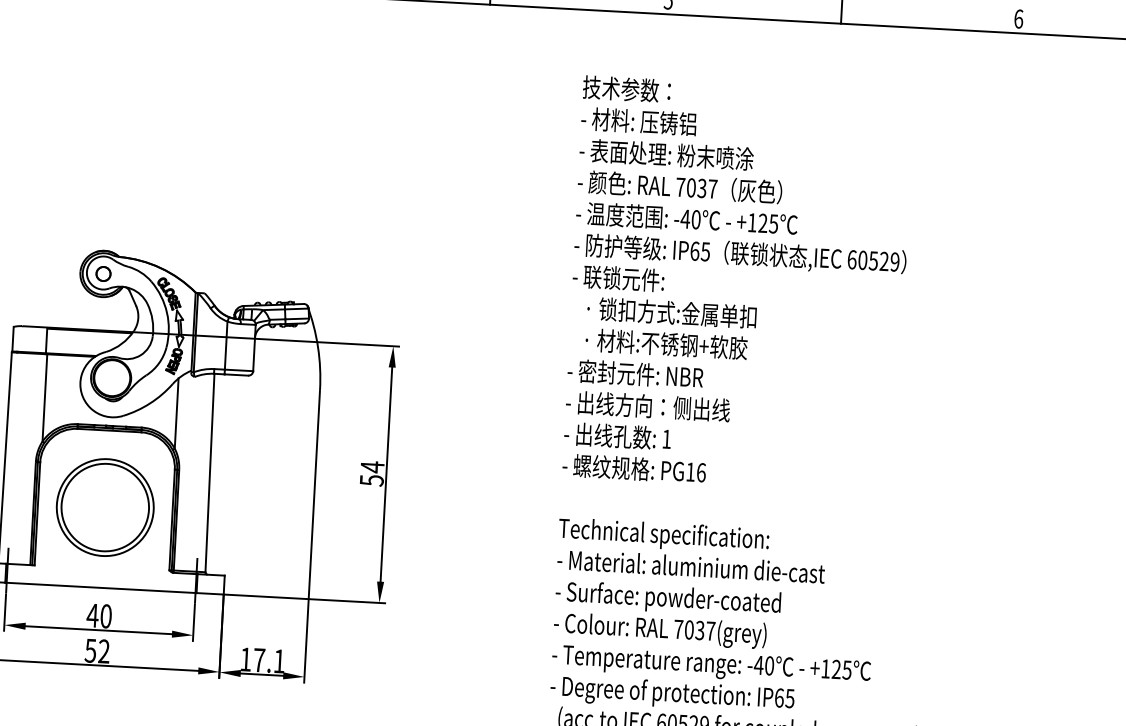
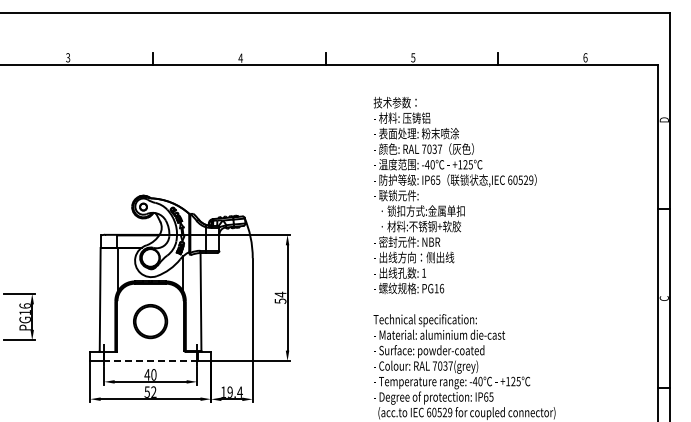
part: (105, 507) -> (150, 321), size x0.7
line: (100, 588) -> (150, 361), solid -> dashed
text: (268, 659) -> (234, 391), 17.1 -> 19.4

